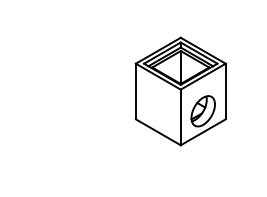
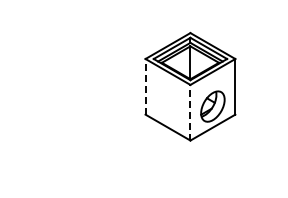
line: (135, 91) -> (145, 86), solid -> dashed
line: (180, 117) -> (190, 112), solid -> dashed

